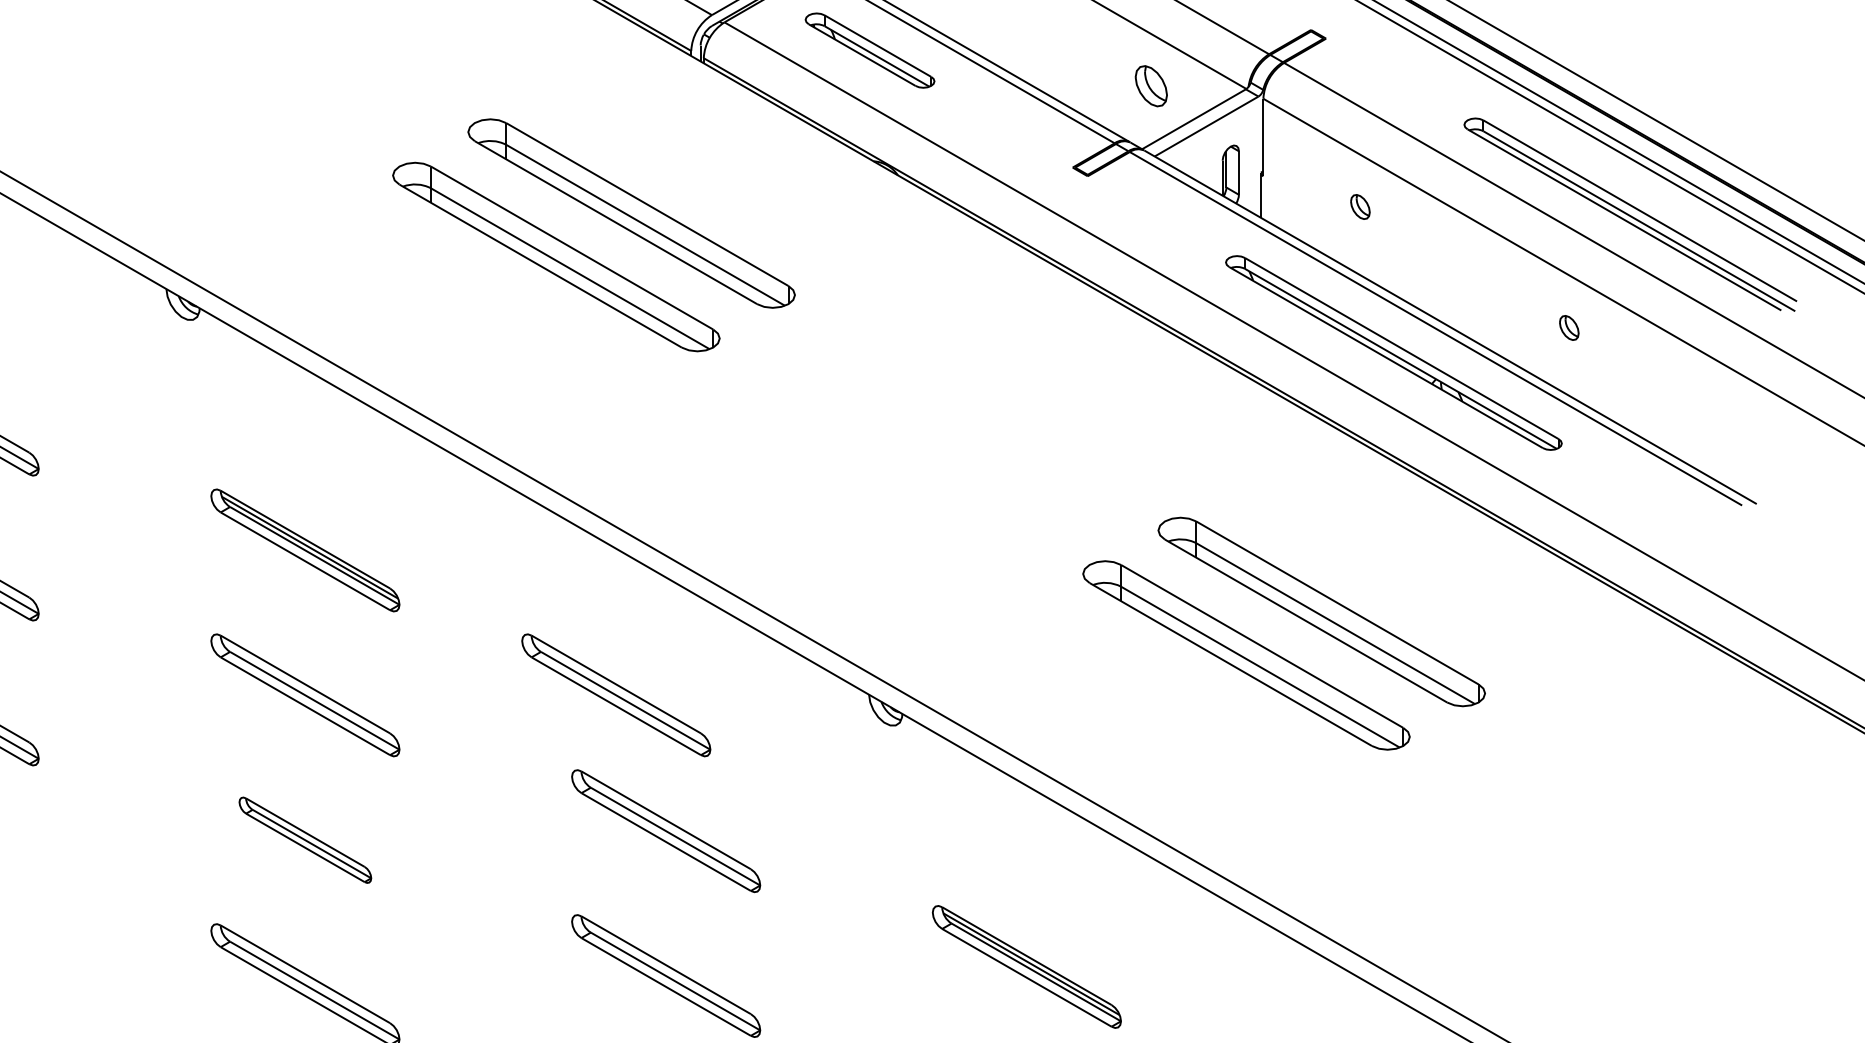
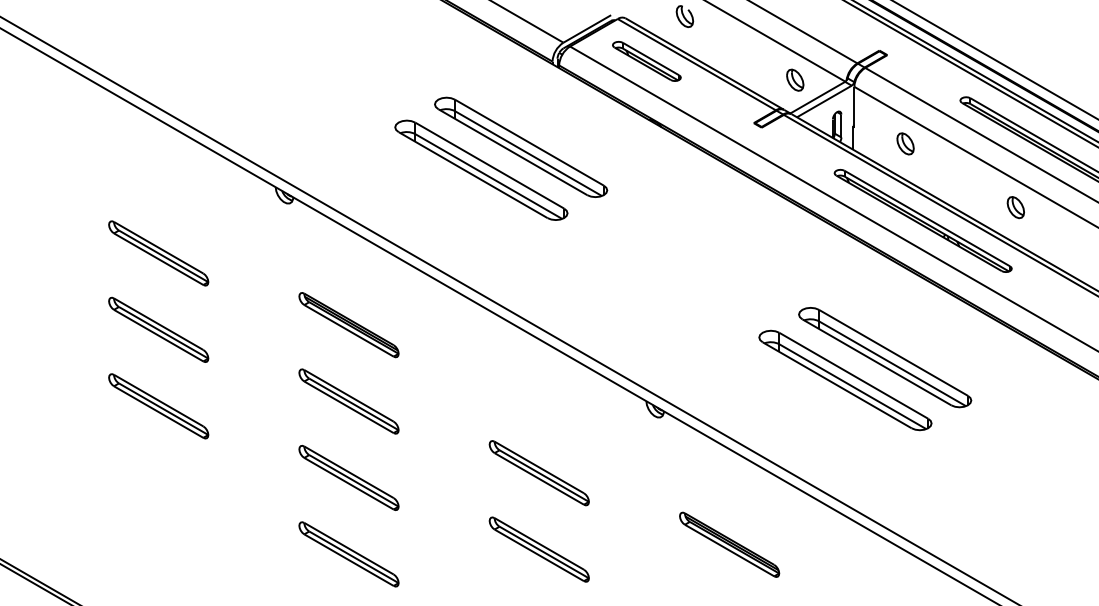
part: (1360, 206) -> (905, 143), size x1.67
part: (1568, 327) -> (1015, 207), size x1.67
part: (615, 695) -> (512, 401), removed
part: (304, 839) -> (348, 477), size x1.43

